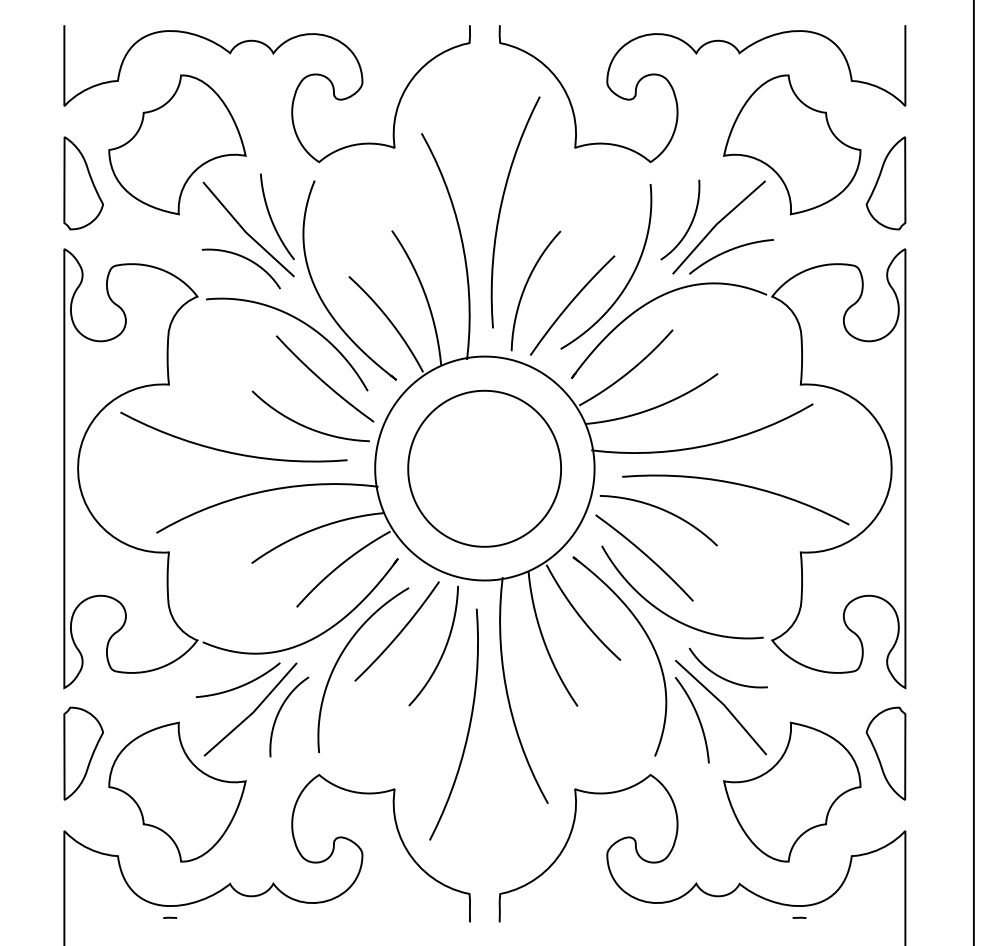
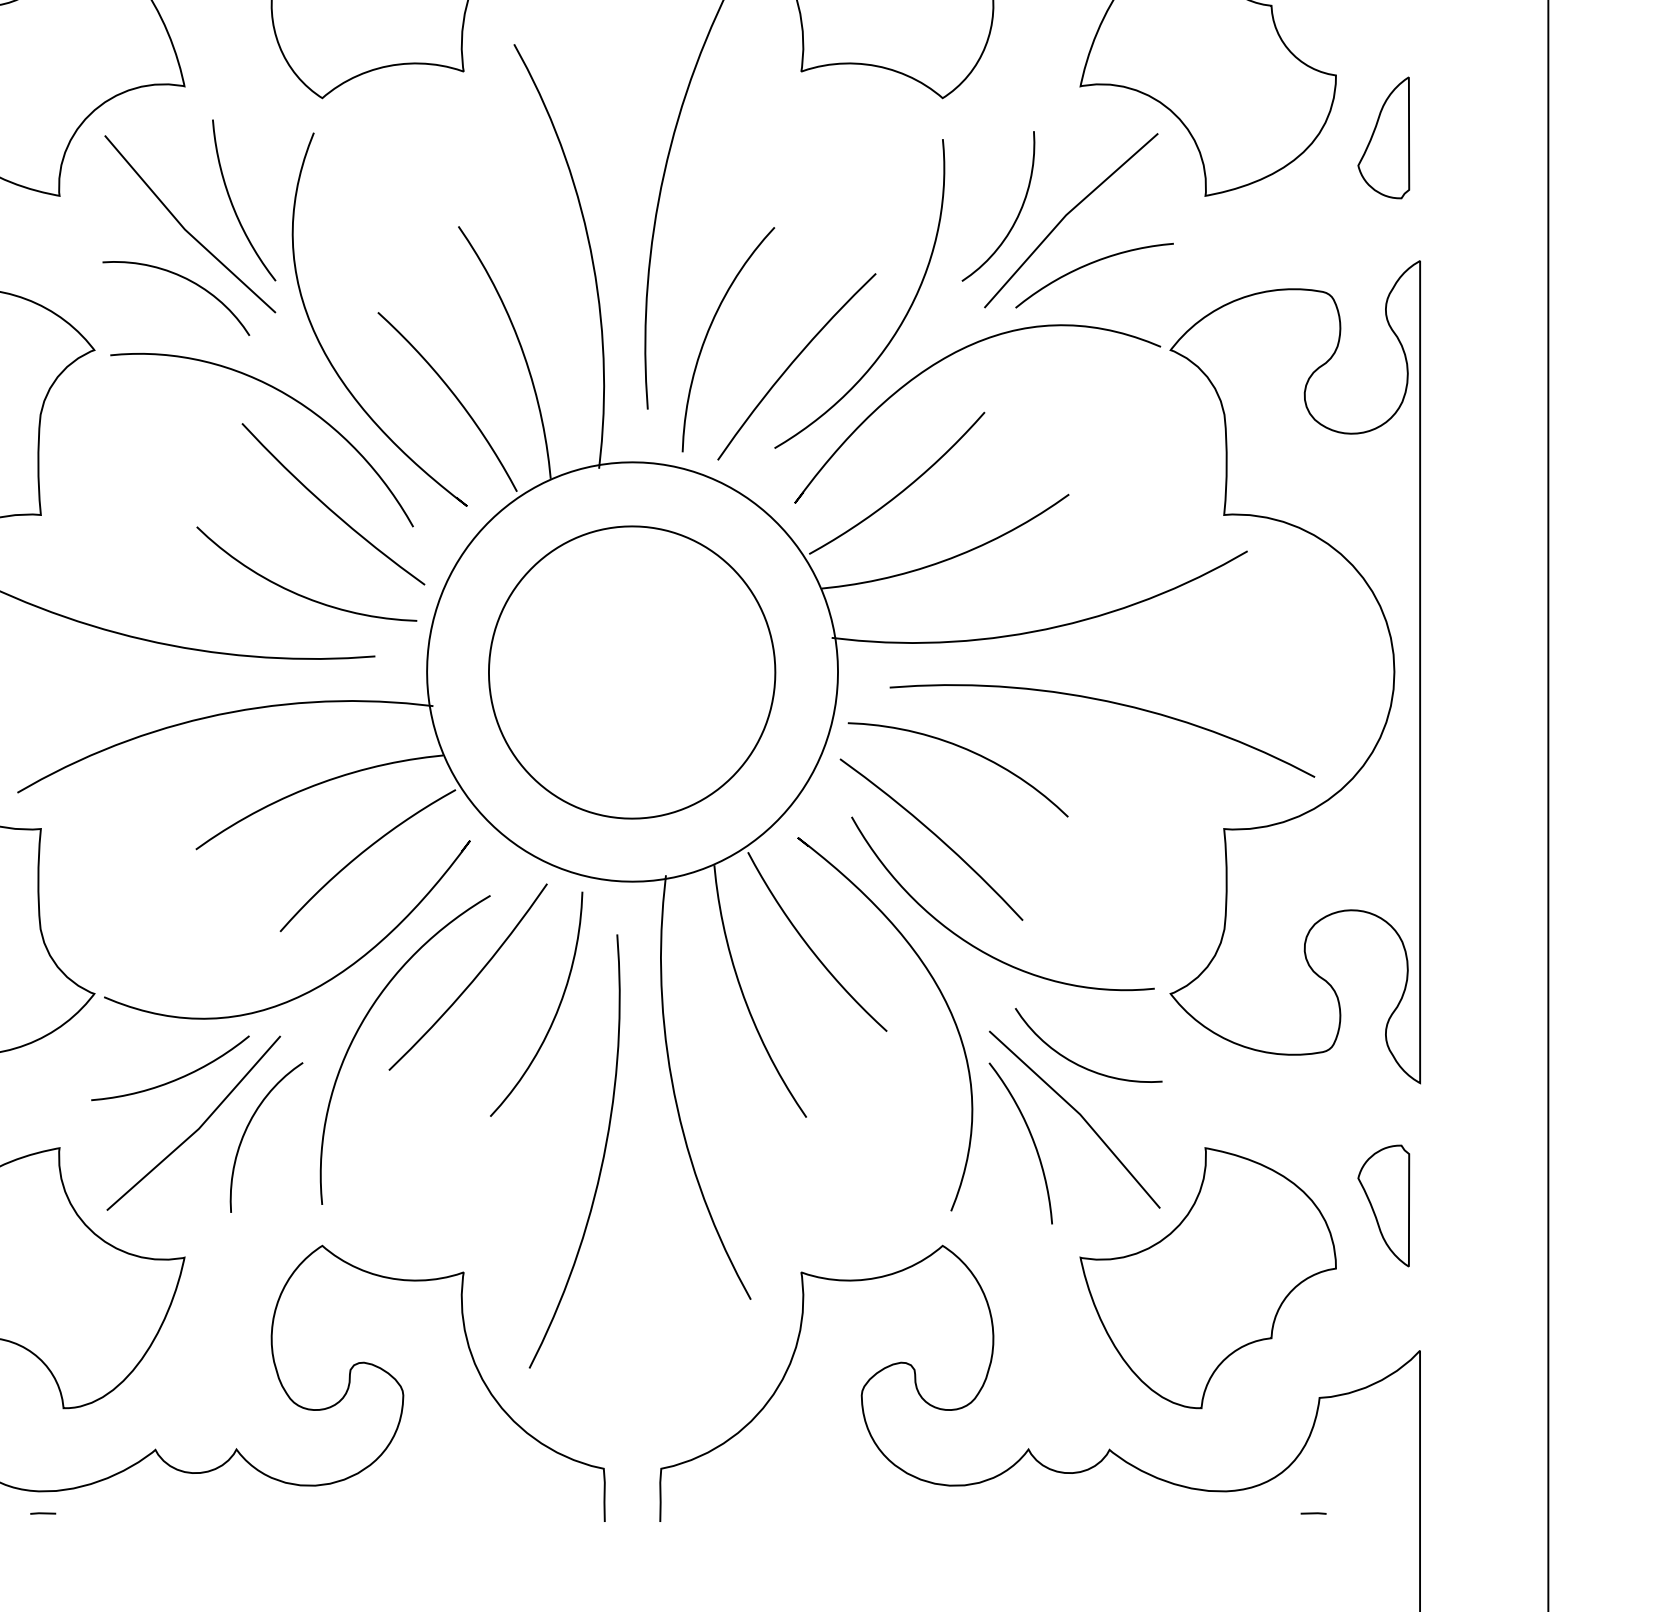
part: (885, 183) -> (1382, 138), size x0.7
part: (885, 753) -> (1382, 1205), size x0.7
line: (799, 917) -> (1313, 1512), moved

